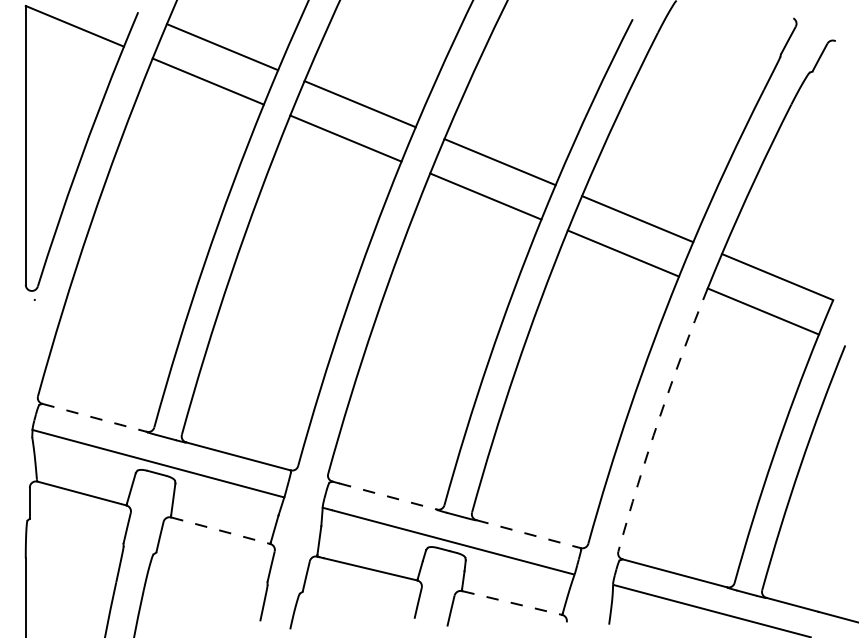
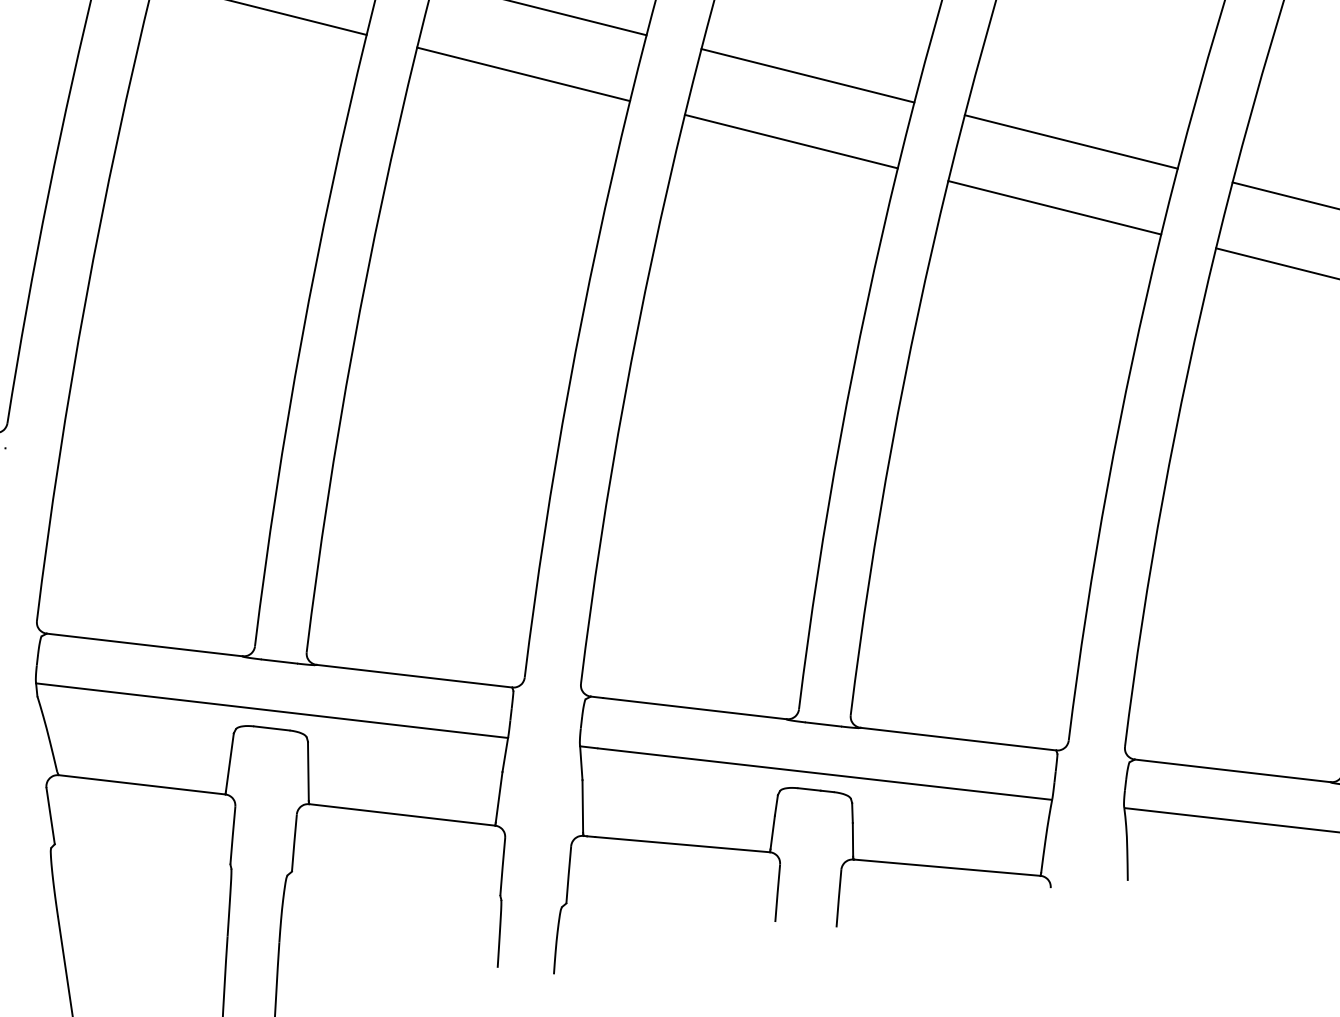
line: (94, 417) -> (144, 644), dashed -> solid
arc: (659, 418) -> (1163, 495), dashed -> solid
line: (387, 496) -> (693, 708), dashed -> solid
line: (221, 530) -> (403, 814), dashed -> solid
line: (528, 534) -> (958, 739), dashed -> solid
line: (512, 603) -> (947, 868), dashed -> solid

